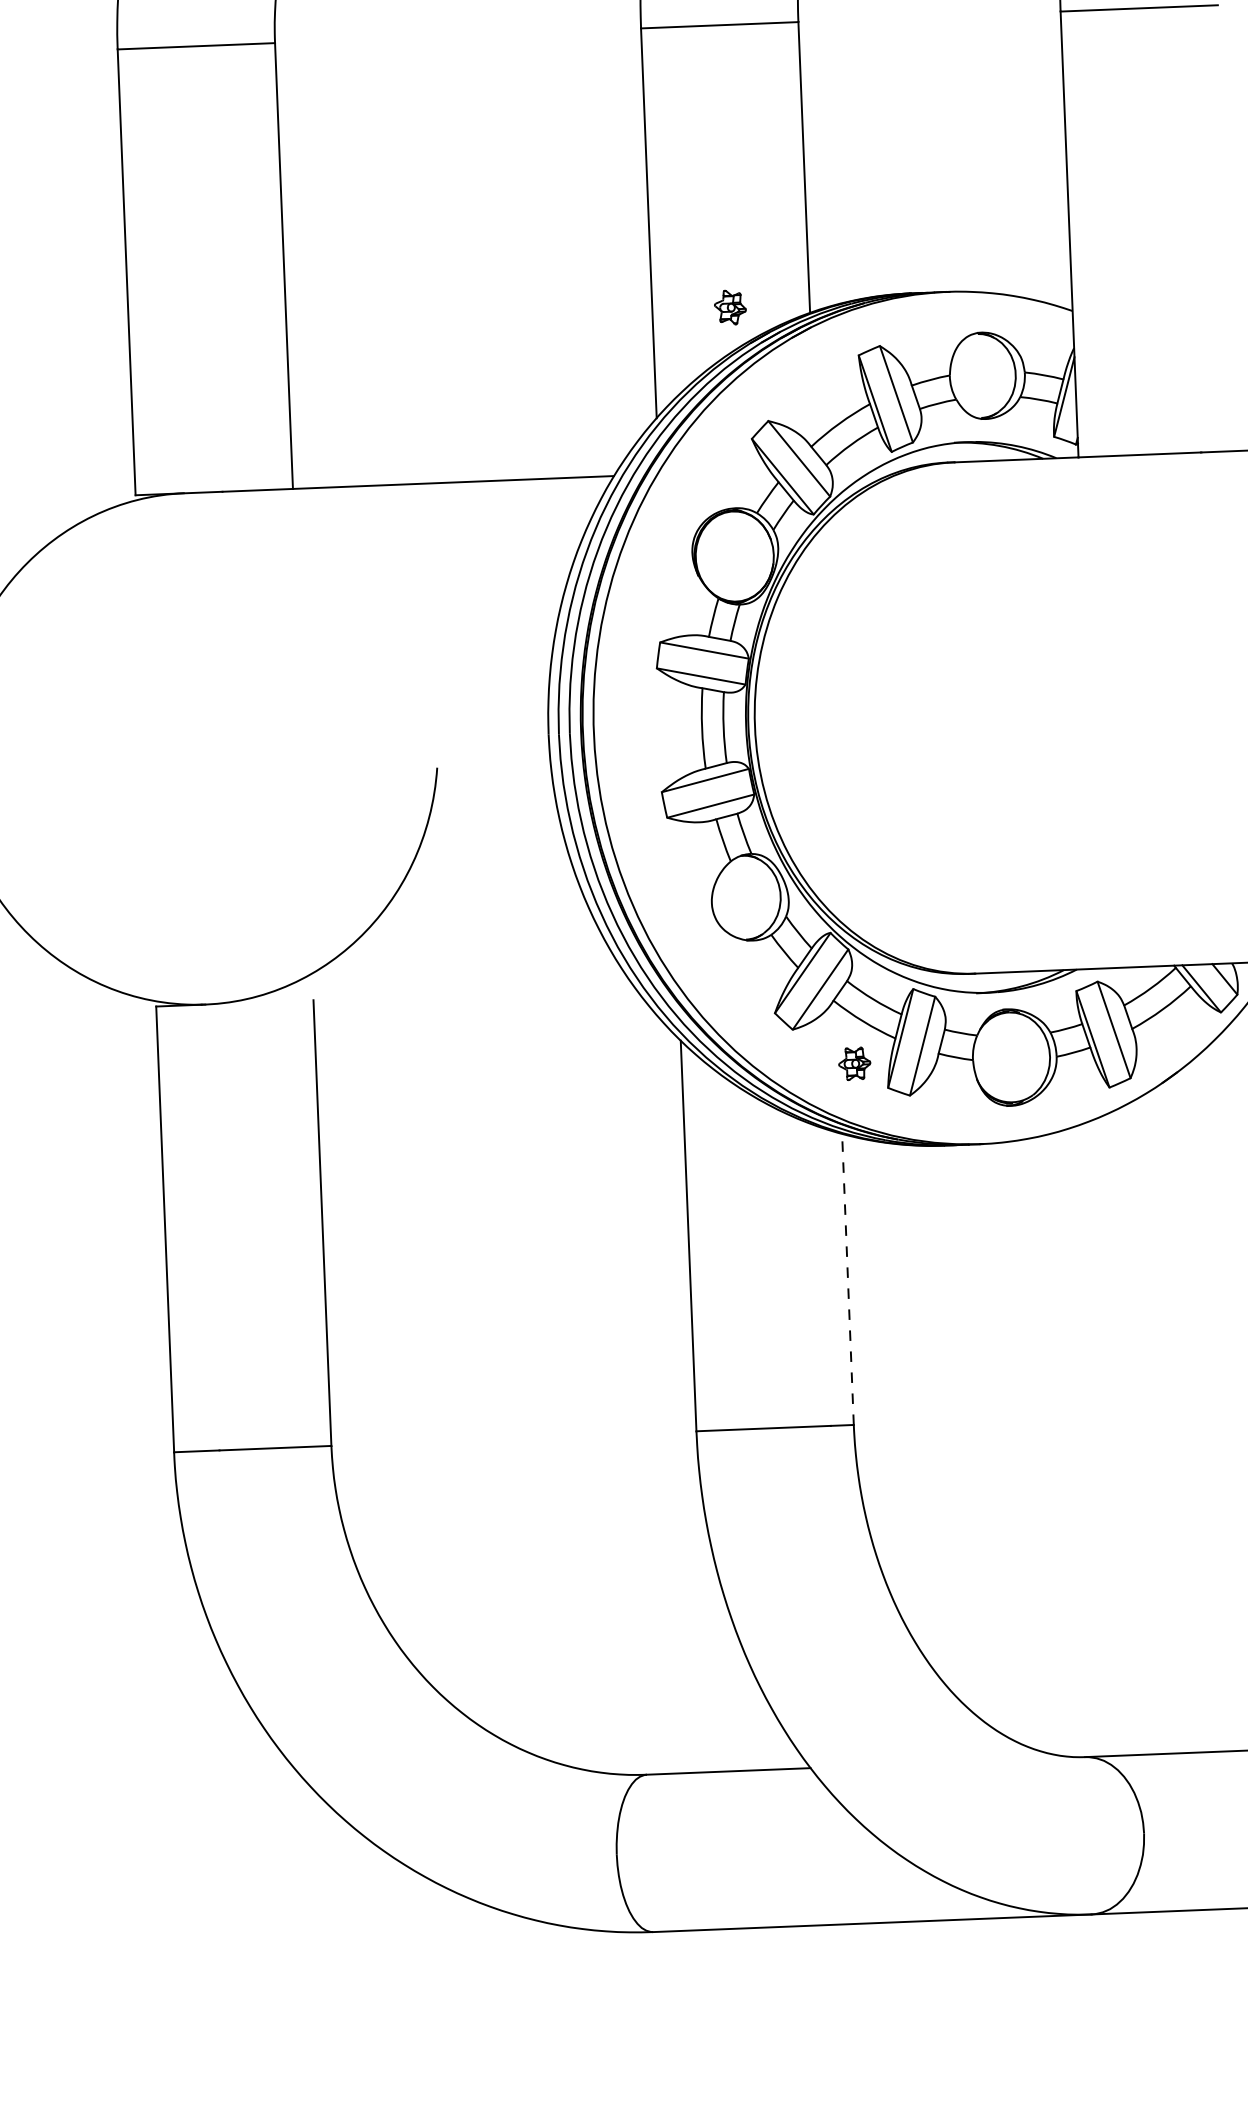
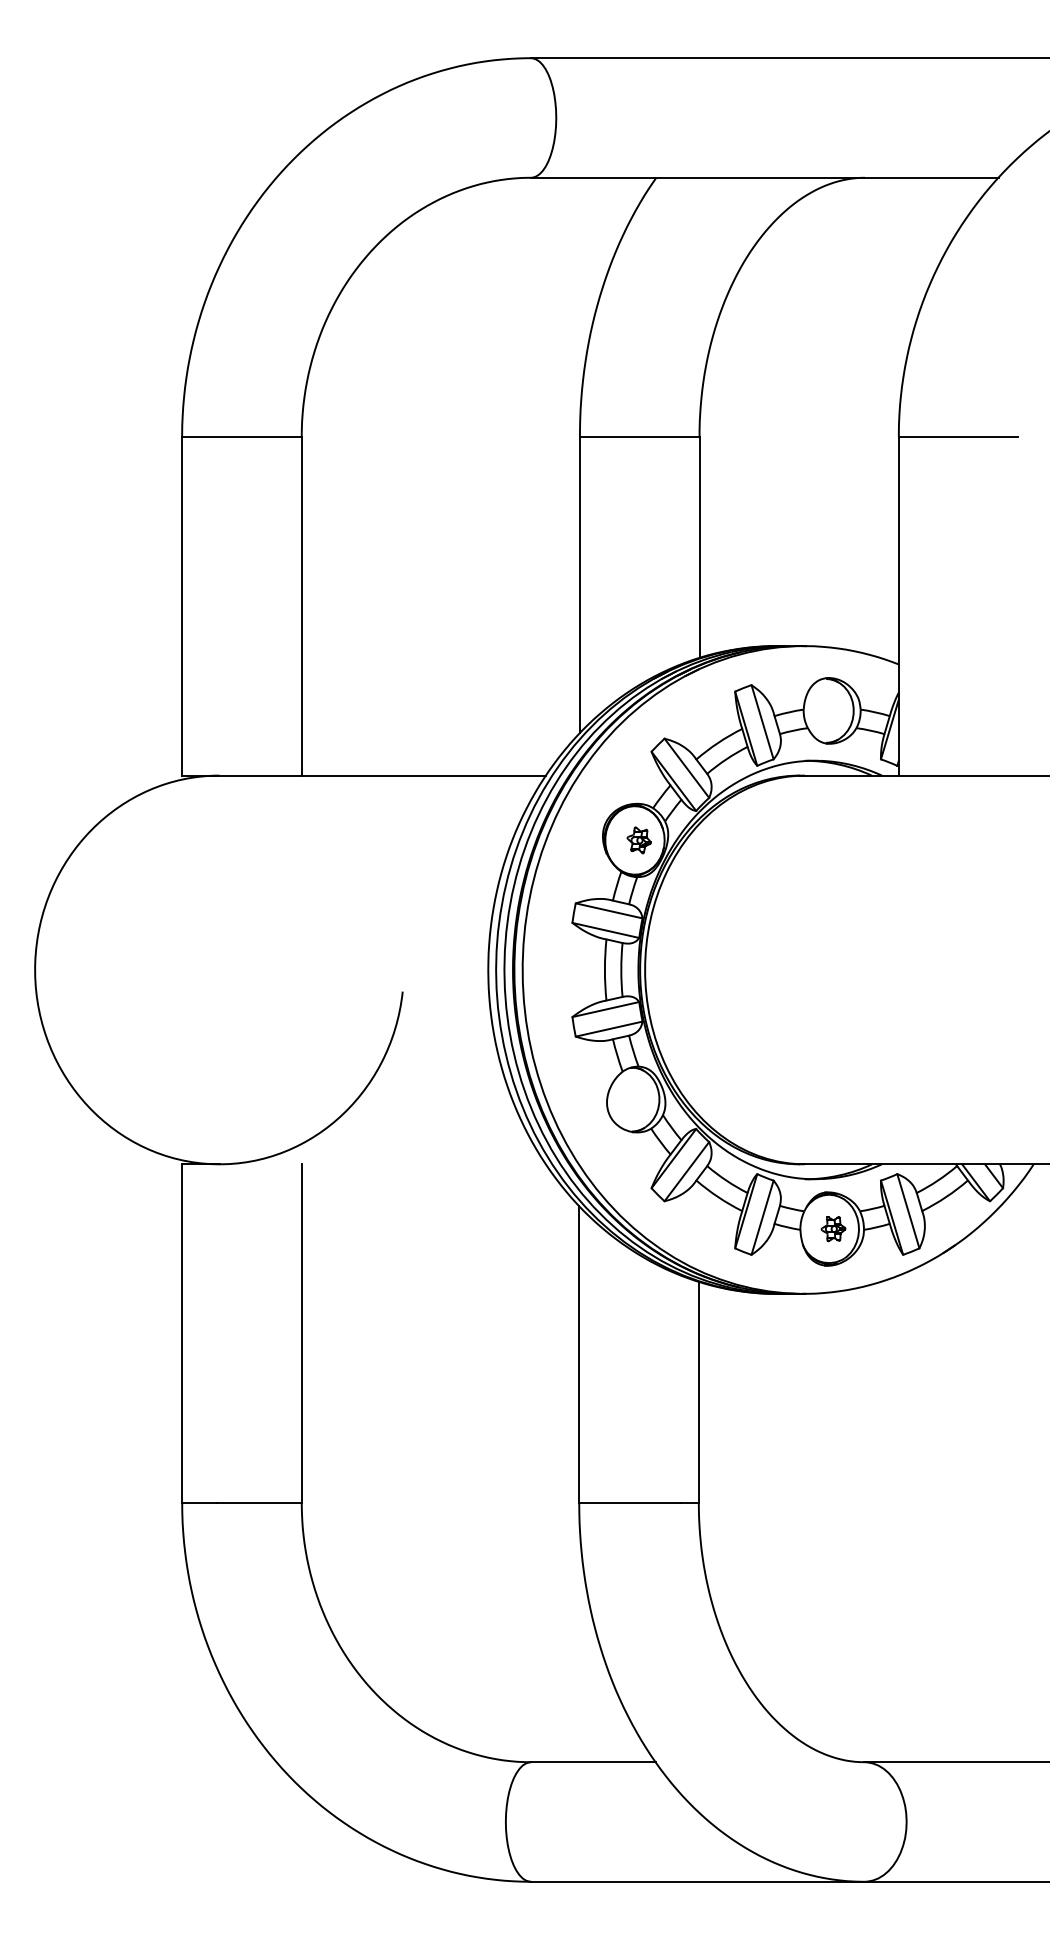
part: (729, 307) -> (638, 840), moved
part: (854, 1064) -> (833, 1229), moved
line: (847, 1279) -> (698, 1392), dashed -> solid

